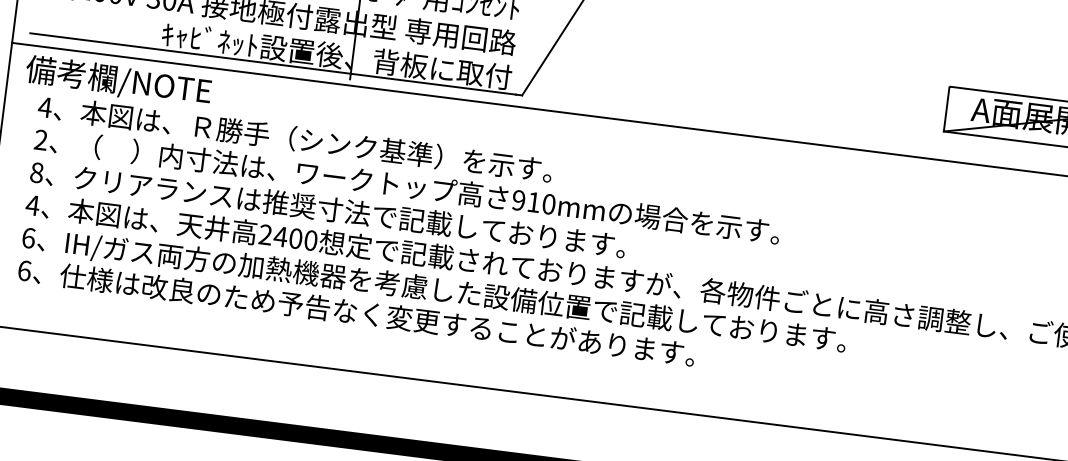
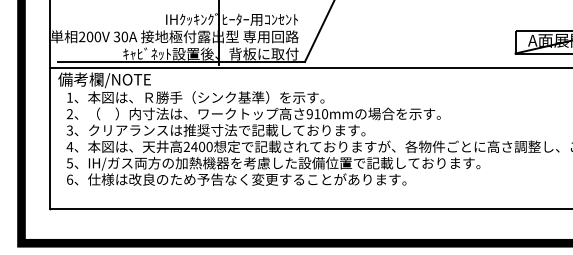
text: (44, 106) -> (69, 97), 4 -> 1
text: (36, 172) -> (69, 130), 8 -> 3
text: (27, 238) -> (69, 163), 6 -> 5

